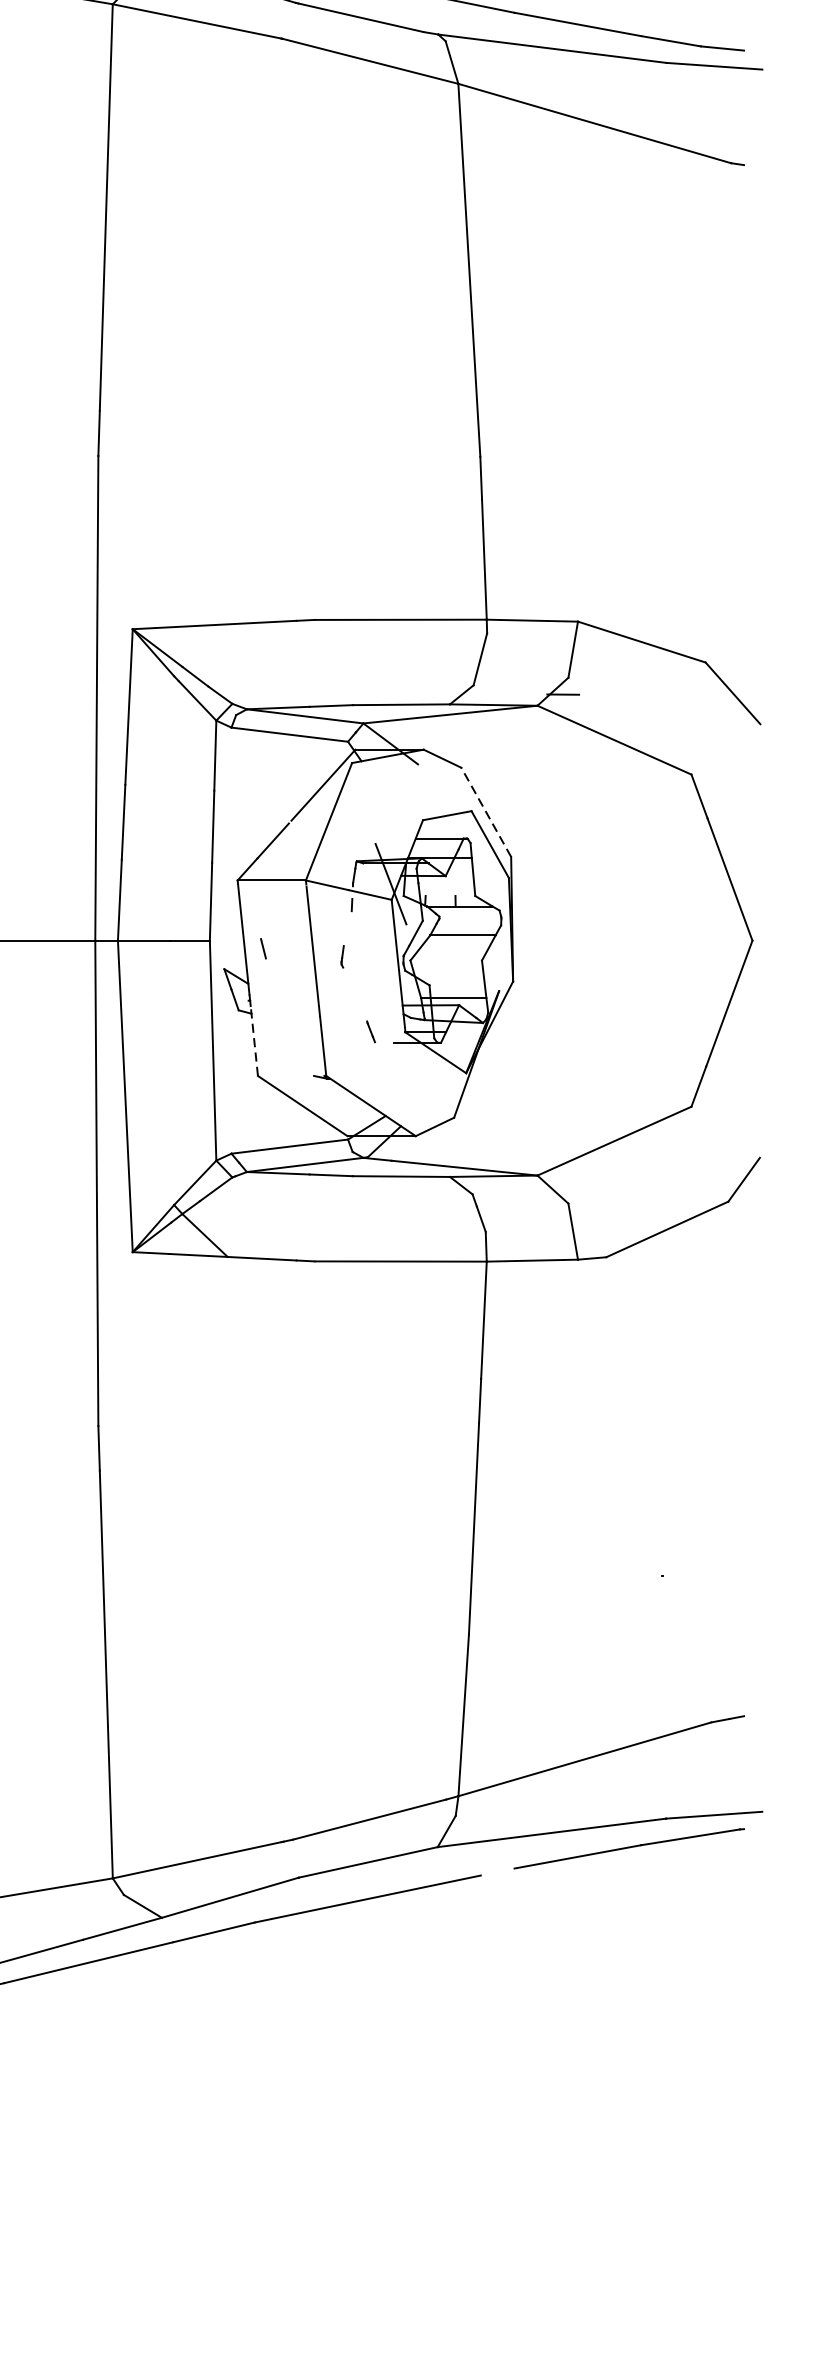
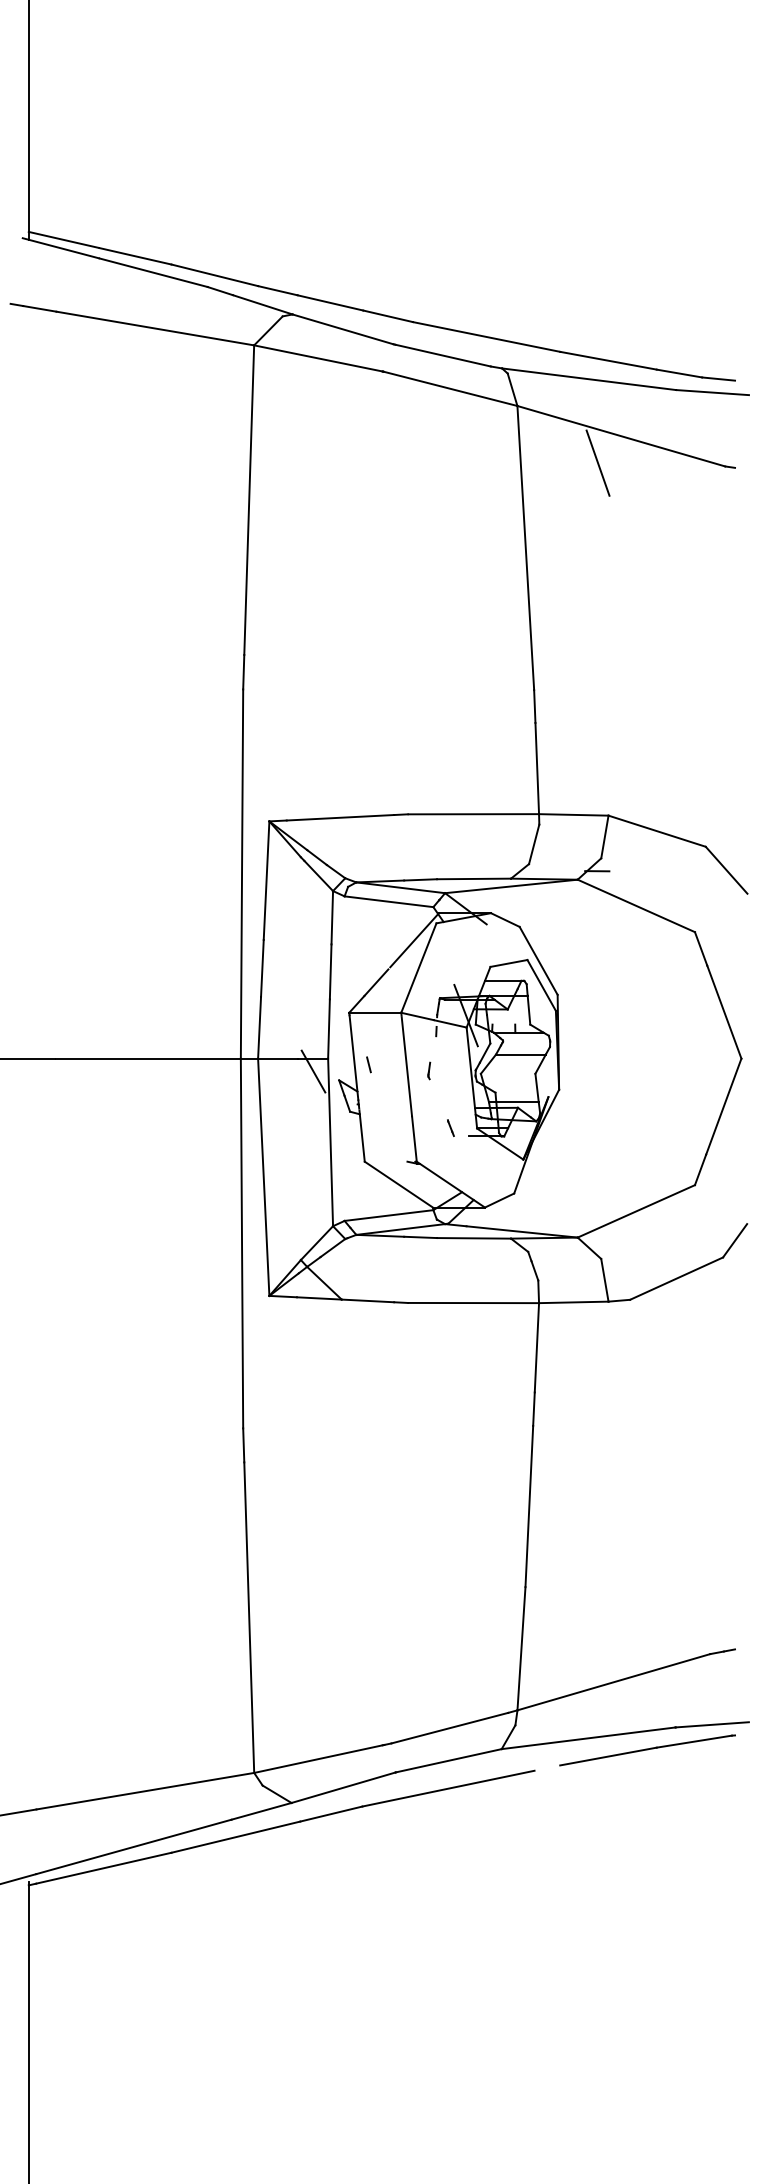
line: (563, 158) -> (597, 462), added
line: (486, 811) -> (538, 960), dashed -> solid
line: (190, 957) -> (313, 1071), added
line: (254, 1042) -> (362, 1136), dashed -> solid

